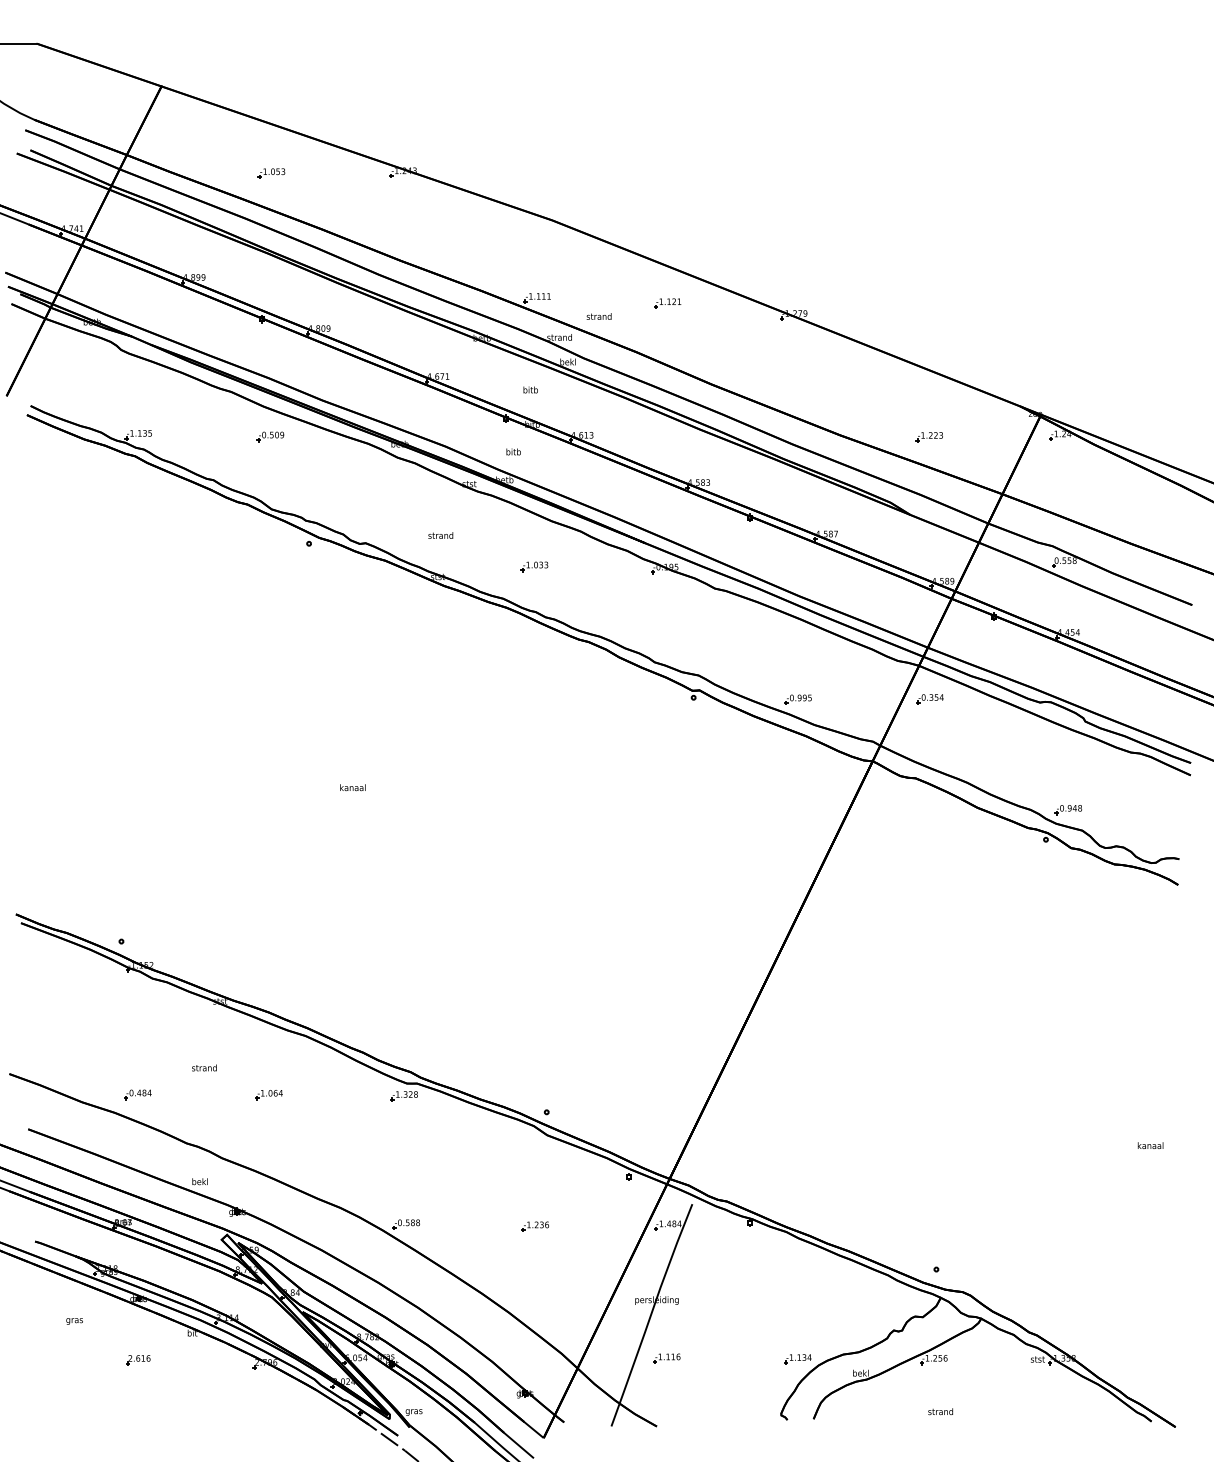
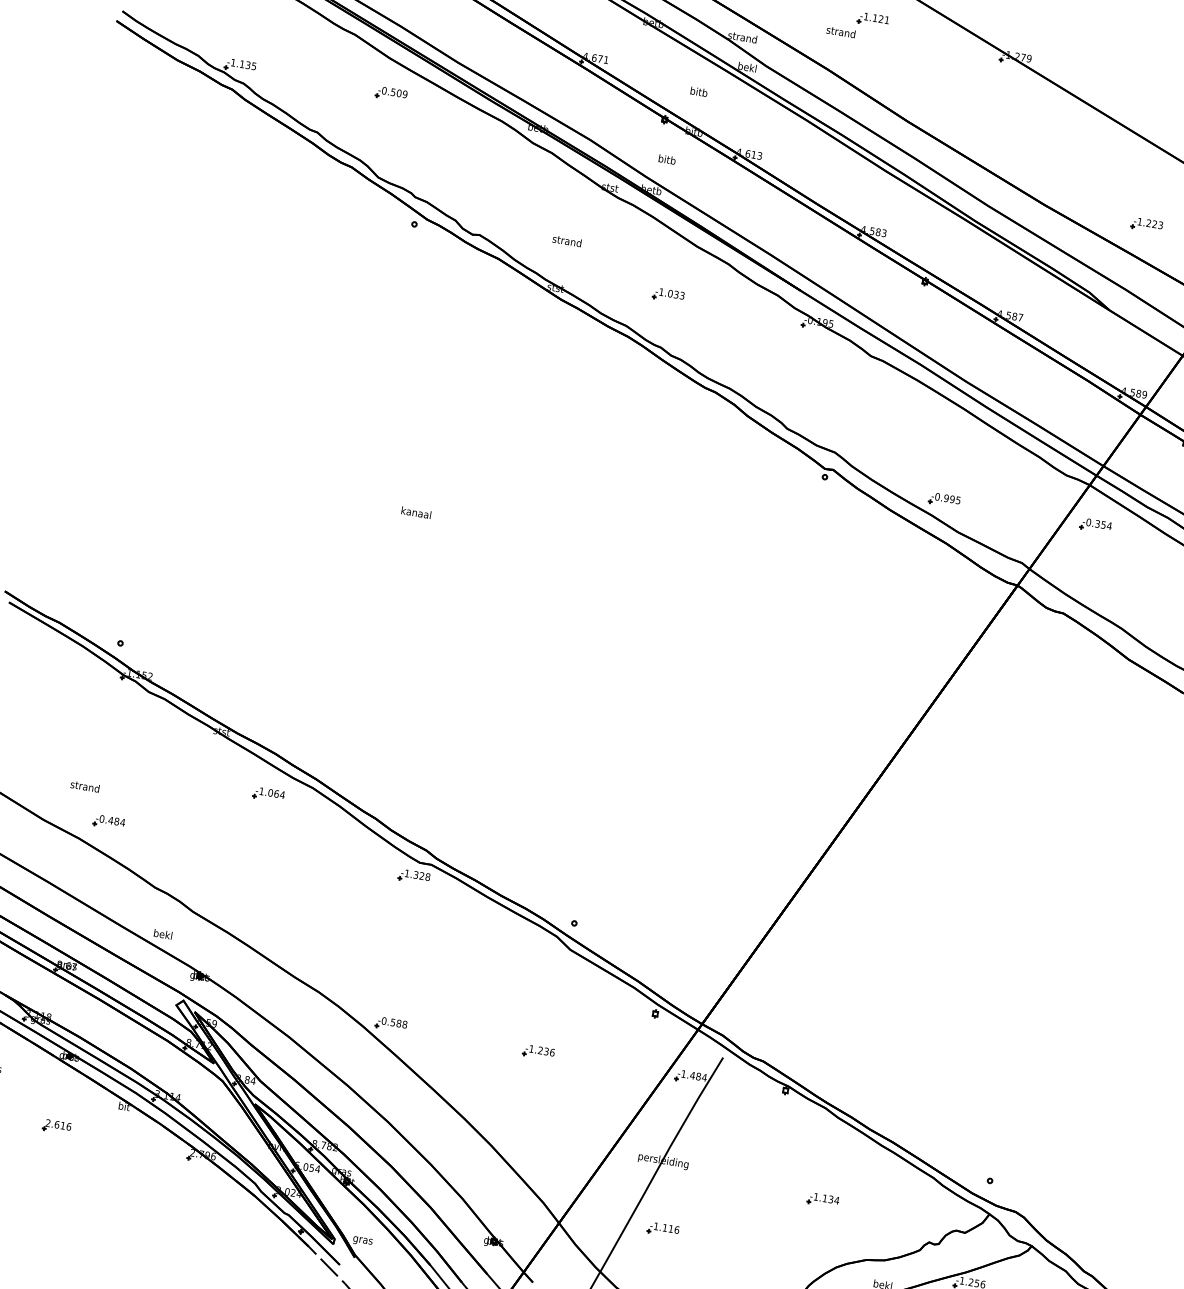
text: (598, 316) -> (840, 31), moved
text: (204, 1067) -> (85, 786), moved
part: (268, 1095) -> (267, 795), moved
part: (797, 1359) -> (822, 1200), moved

